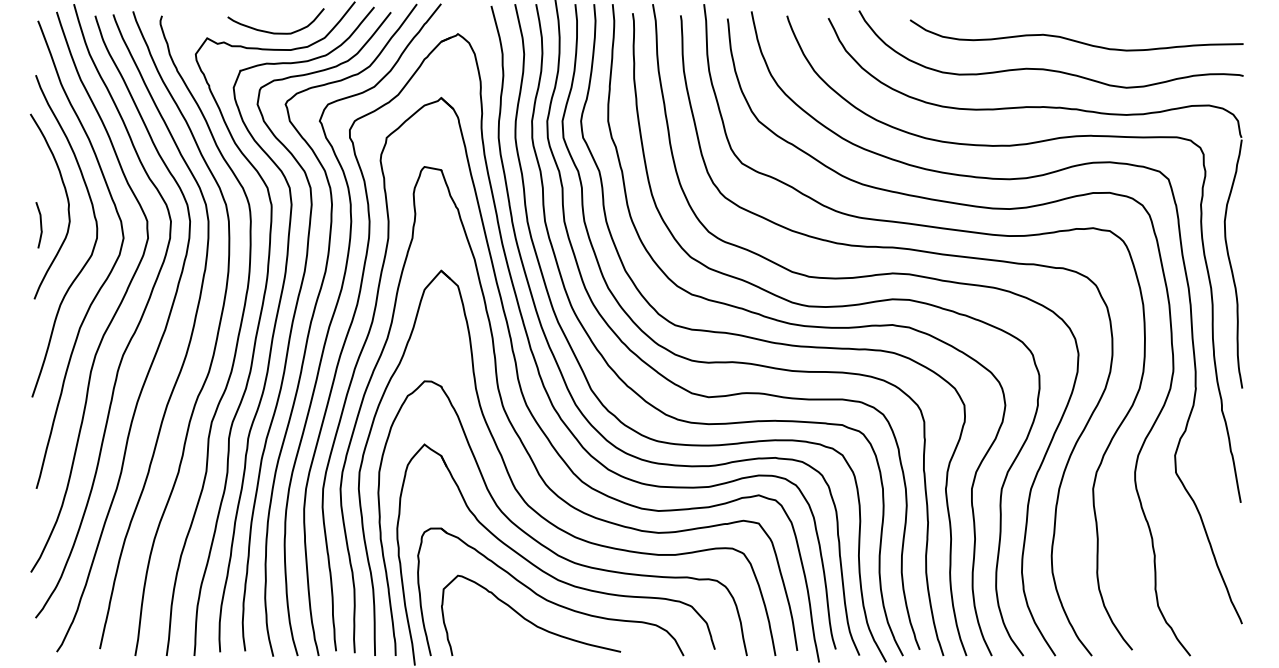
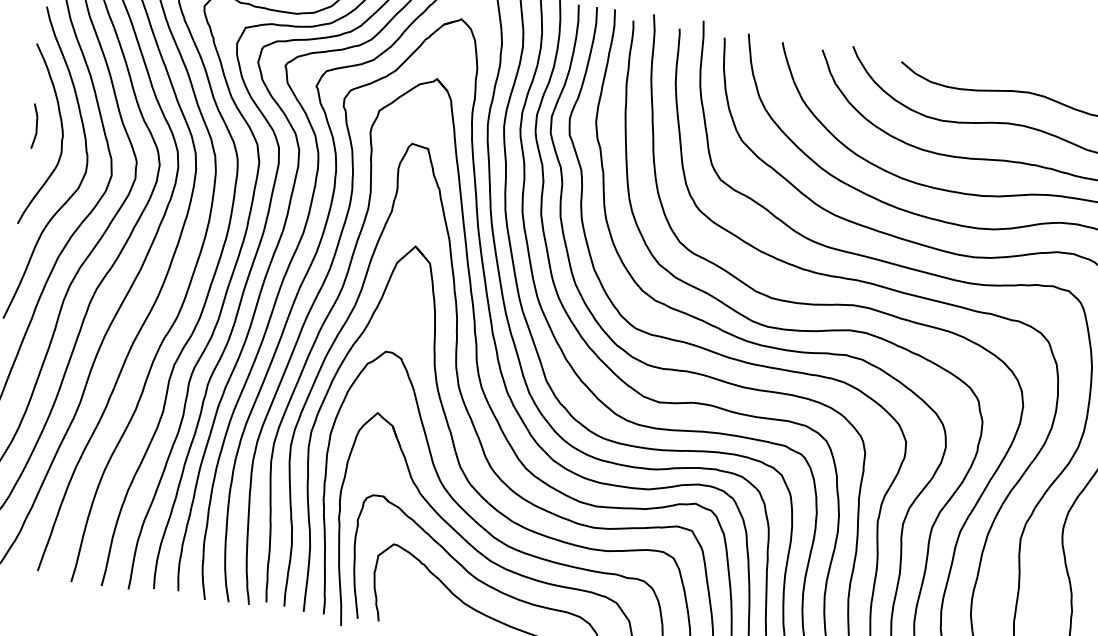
curve: (40, 225) -> (36, 126), moved

